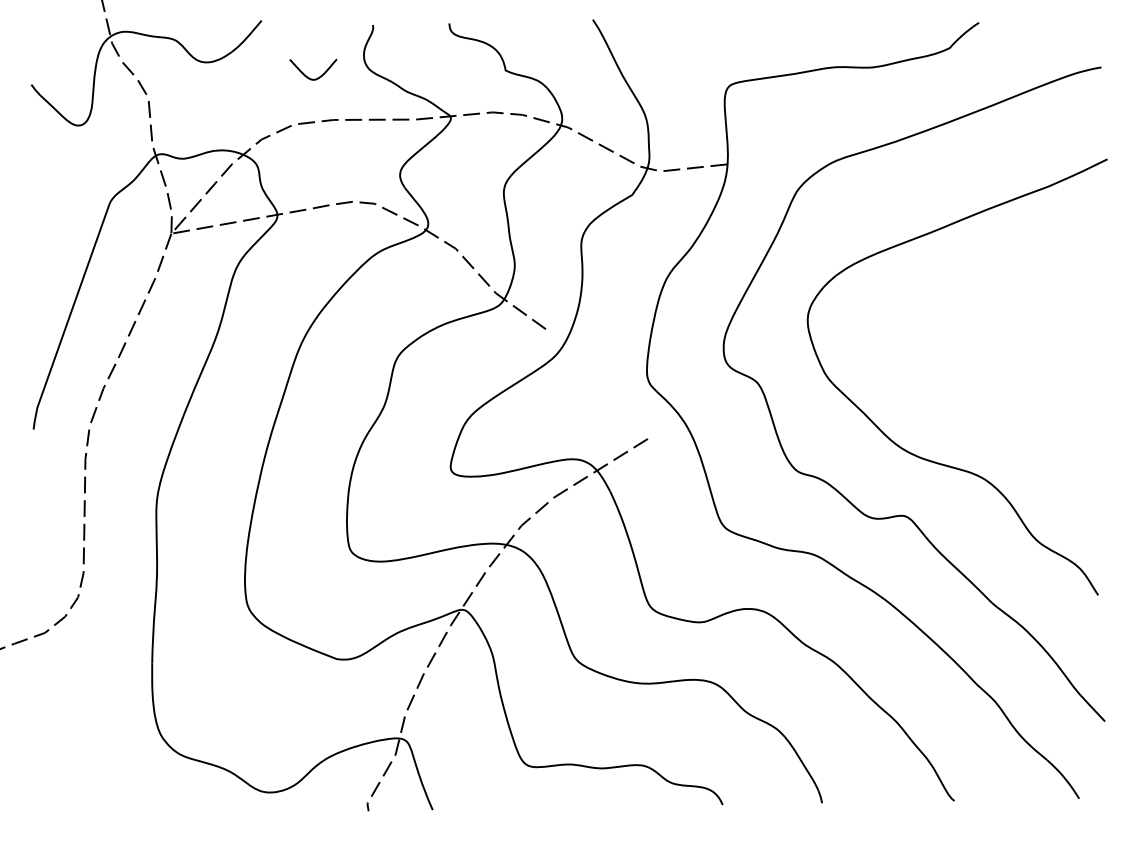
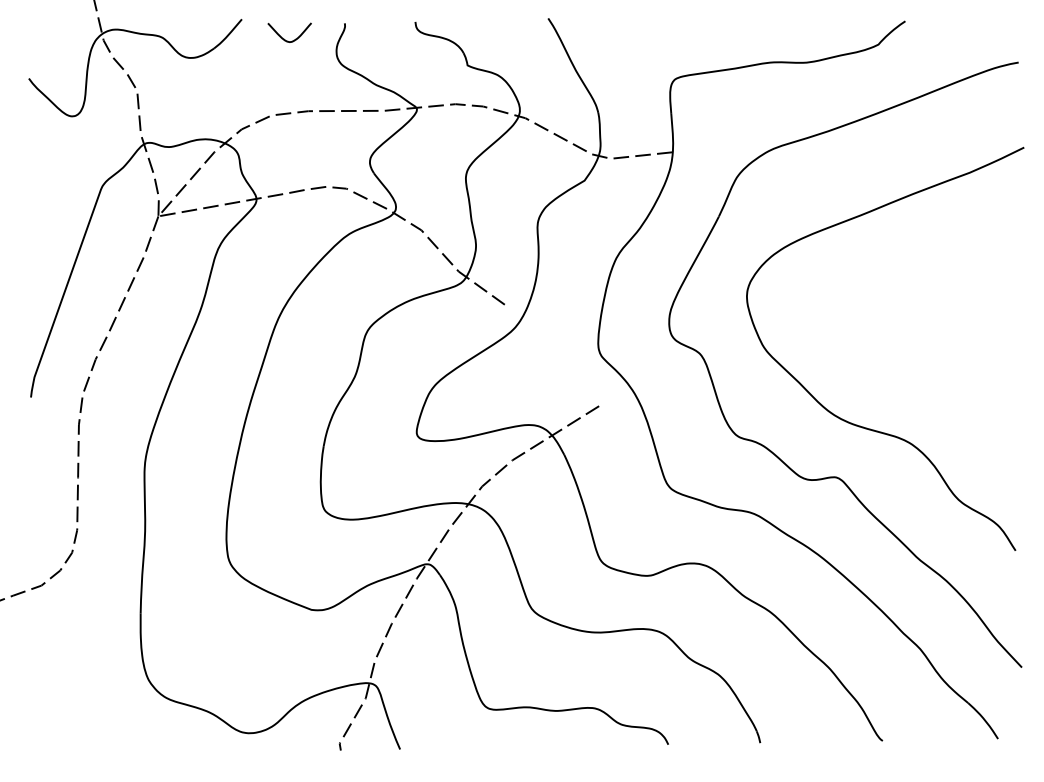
curve: (307, 75) -> (284, 38), moved

